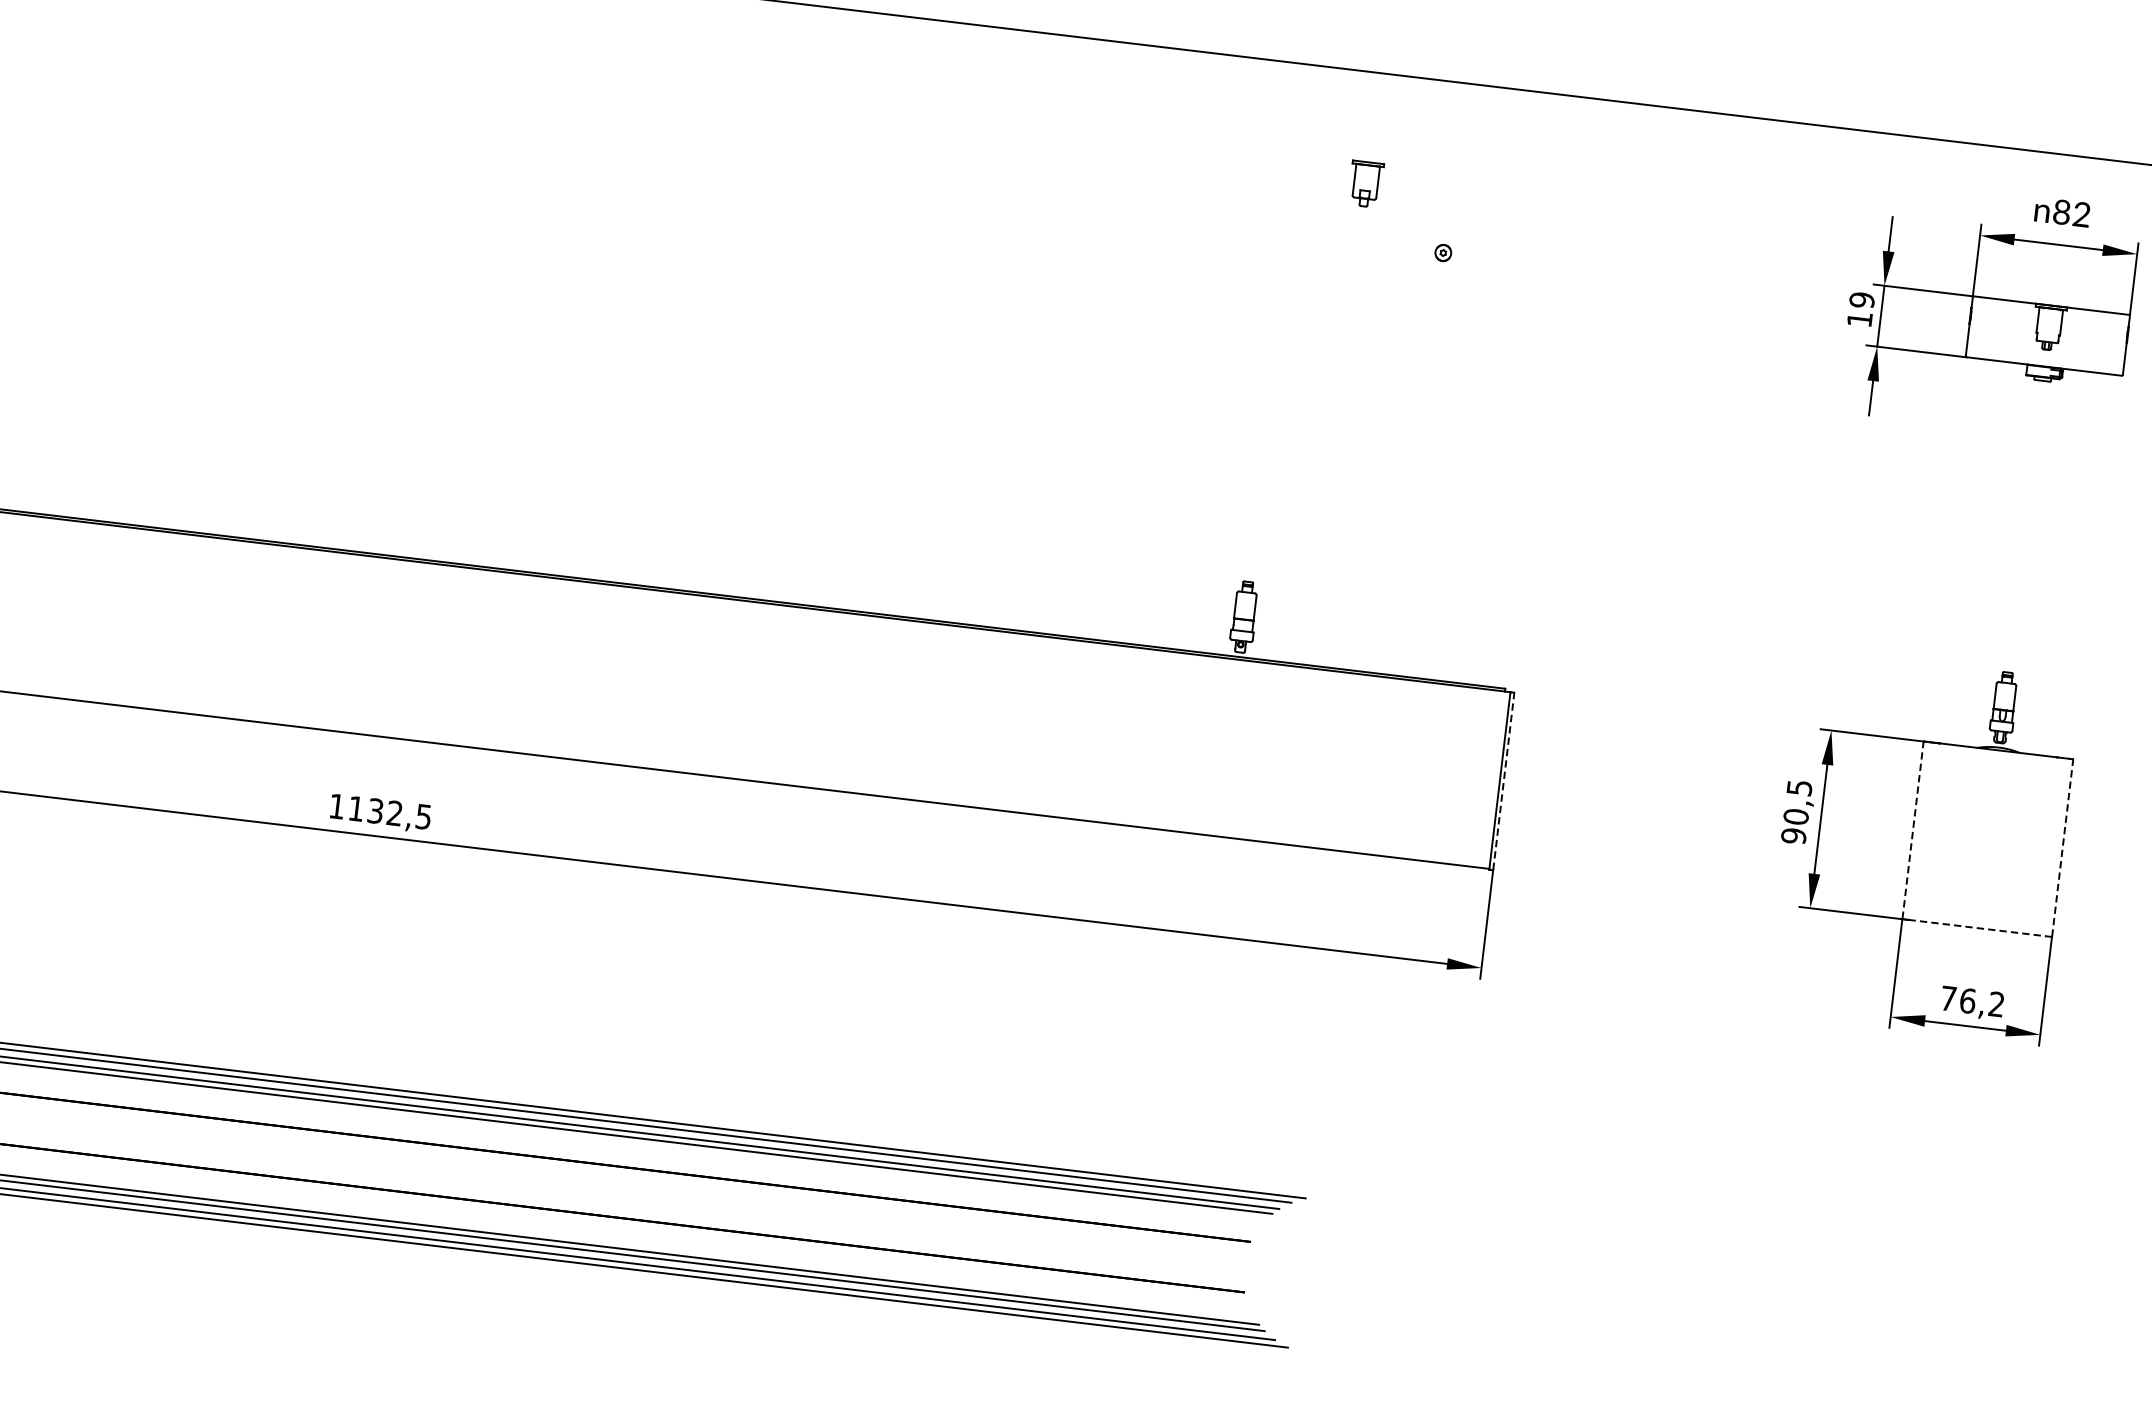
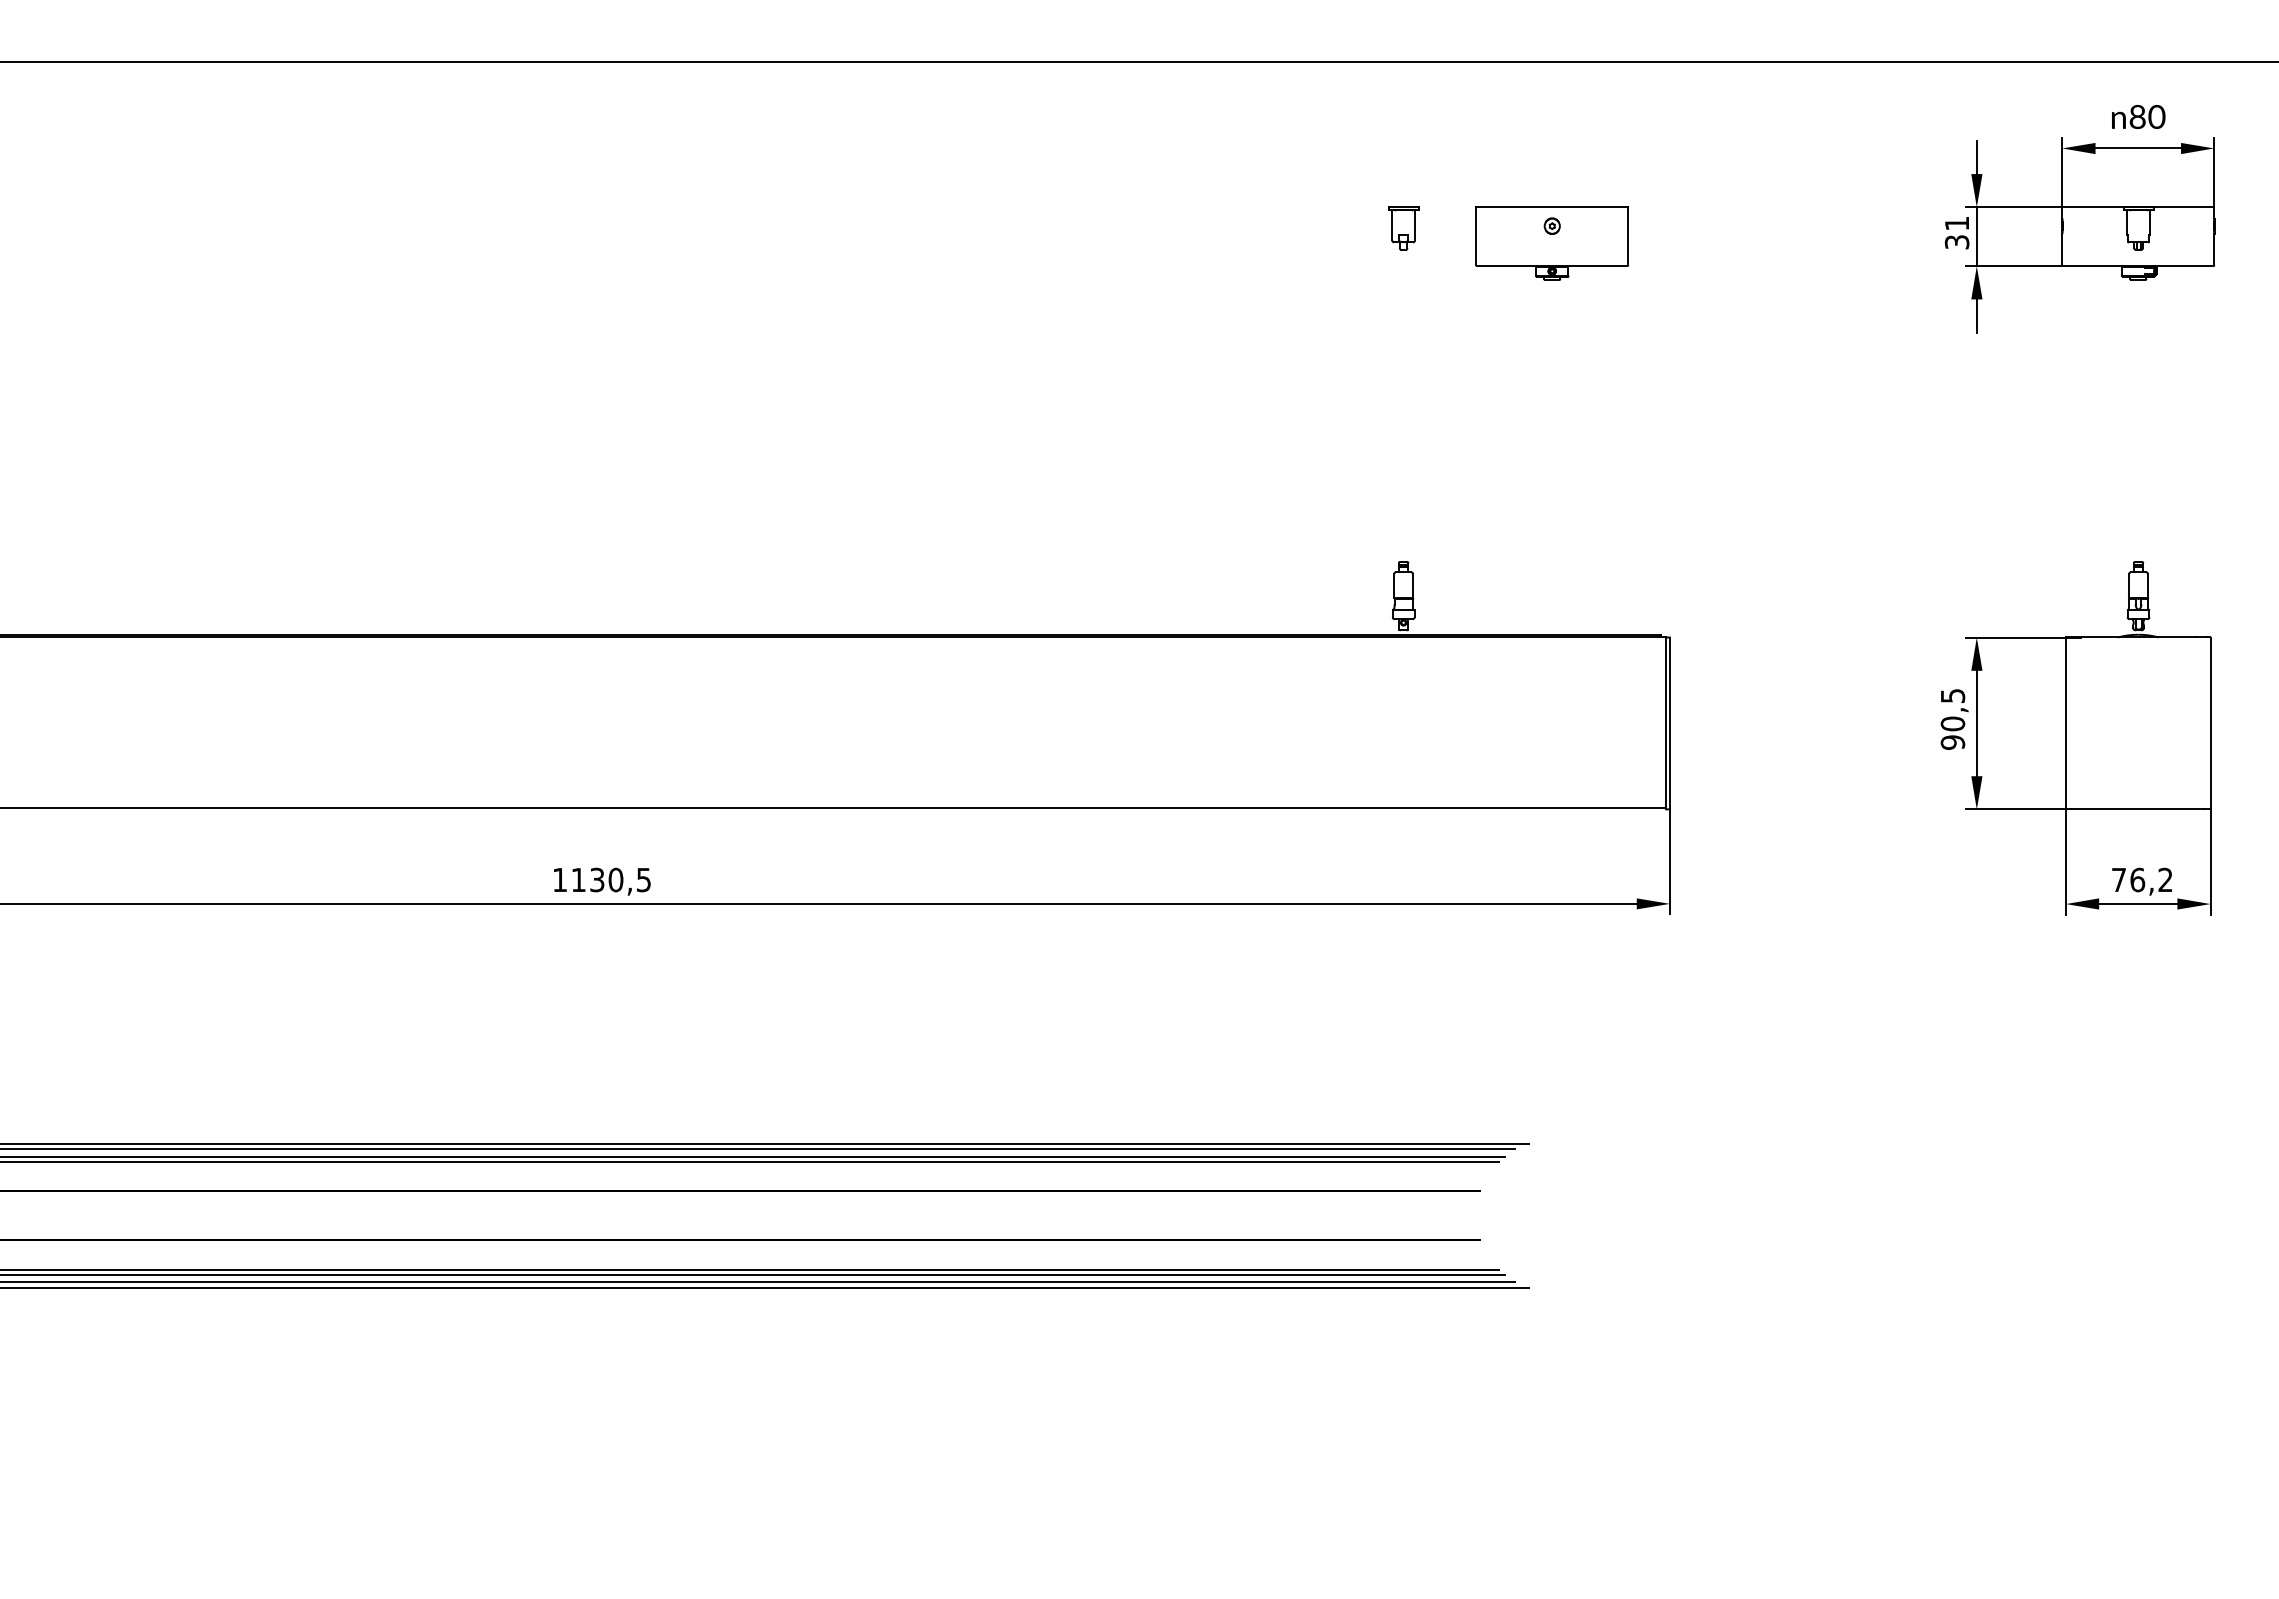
part: (1365, 184) -> (1403, 228), moved
text: (2081, 214) -> (2156, 116), 82 -> 80
part: (1441, 270) -> (1552, 243), added
text: (1860, 309) -> (1956, 232), 19 -> 31
line: (1504, 781) -> (1670, 723), dashed -> solid
text: (394, 812) -> (615, 879), 1132,5 -> 1130,5
line: (1912, 830) -> (2065, 723), dashed -> solid
line: (2062, 848) -> (2210, 723), dashed -> solid
line: (1977, 928) -> (2138, 809), dashed -> solid

